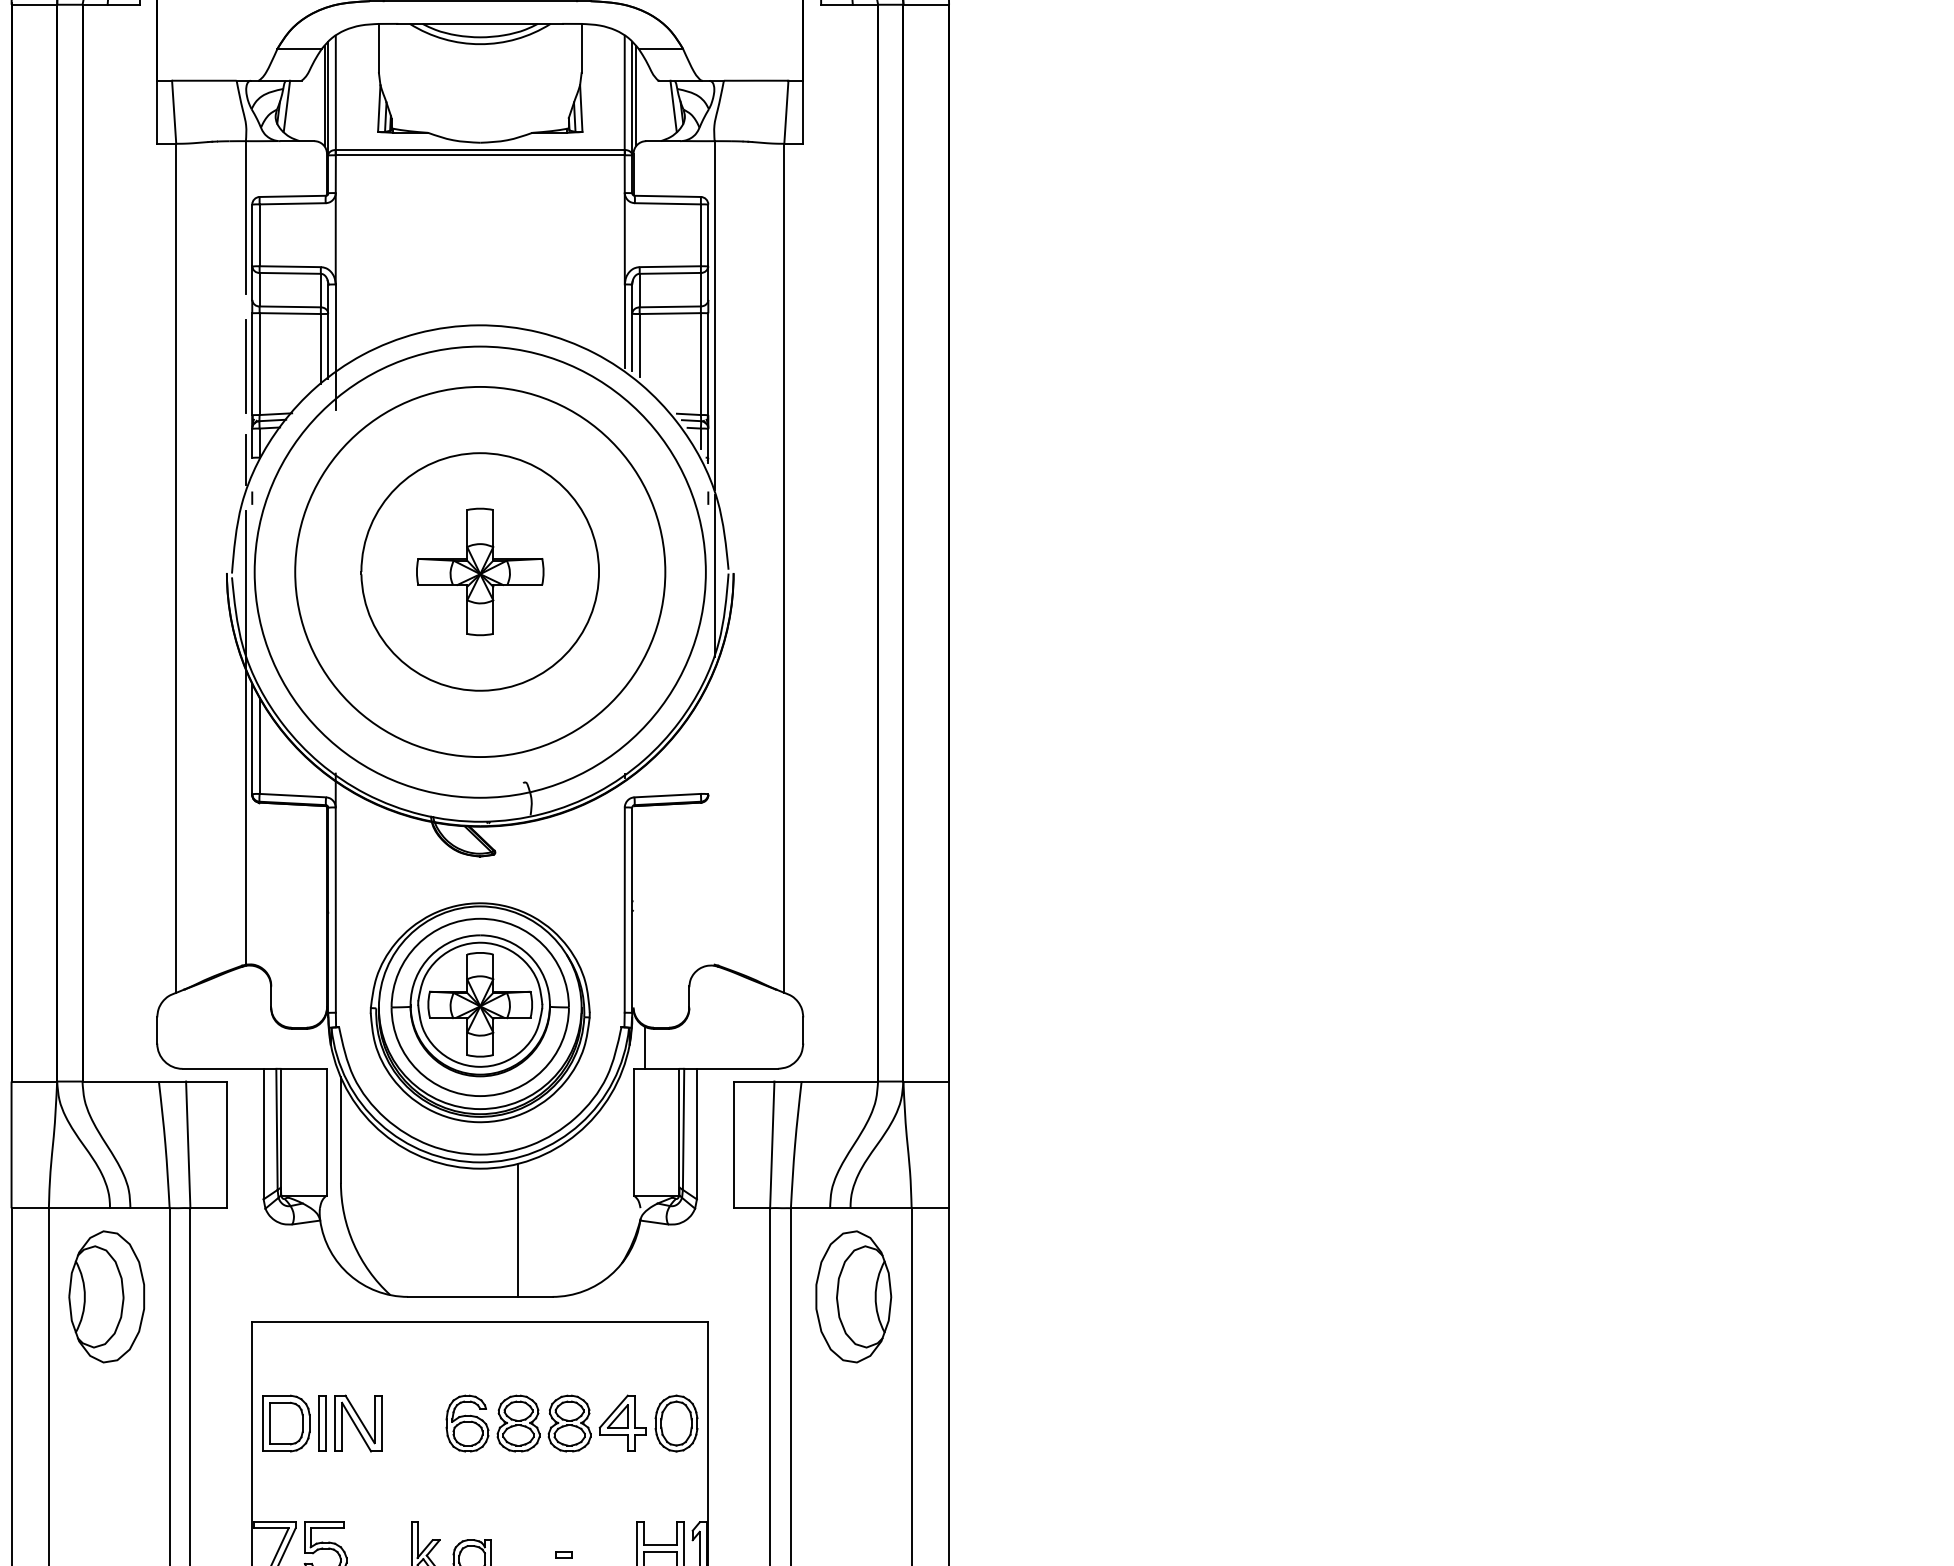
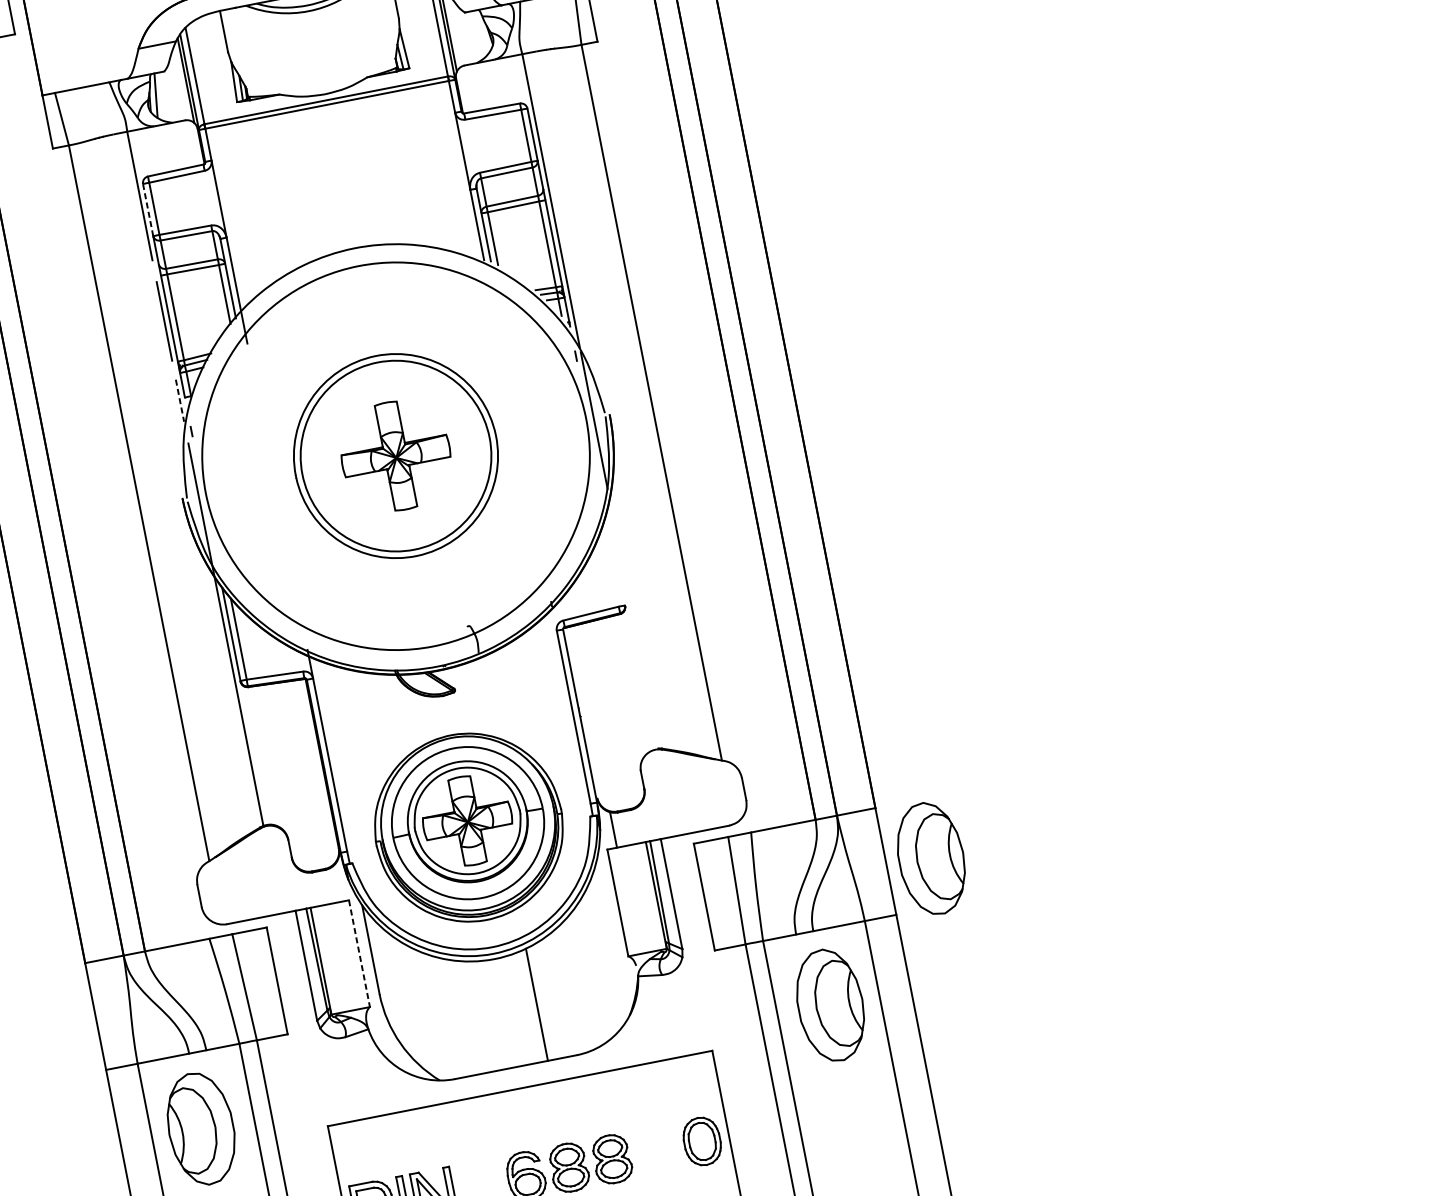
line: (673, 105) -> (481, 30), removed
line: (252, 235) -> (148, 210), solid -> dashed
line: (245, 460) -> (179, 400), solid -> dashed
circle: (480, 571) -> (396, 455), size x0.6
line: (327, 1132) -> (359, 953), solid -> dashed
part: (1001, 1151) -> (931, 858), added
part: (622, 1422) -> (656, 1149), removed

